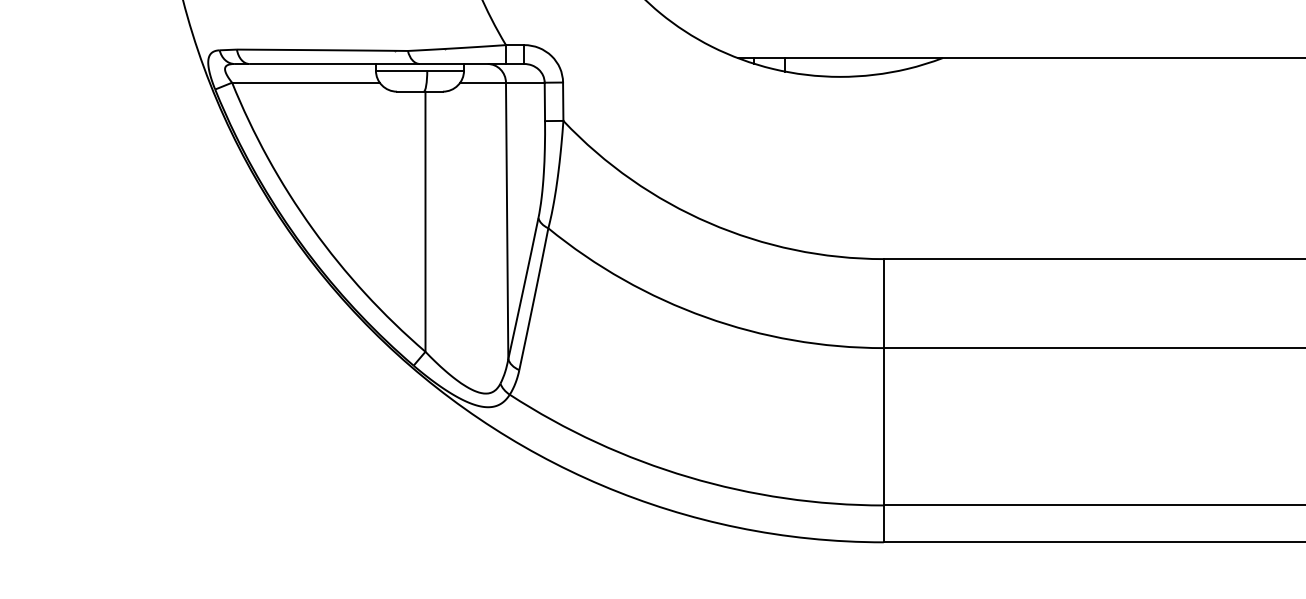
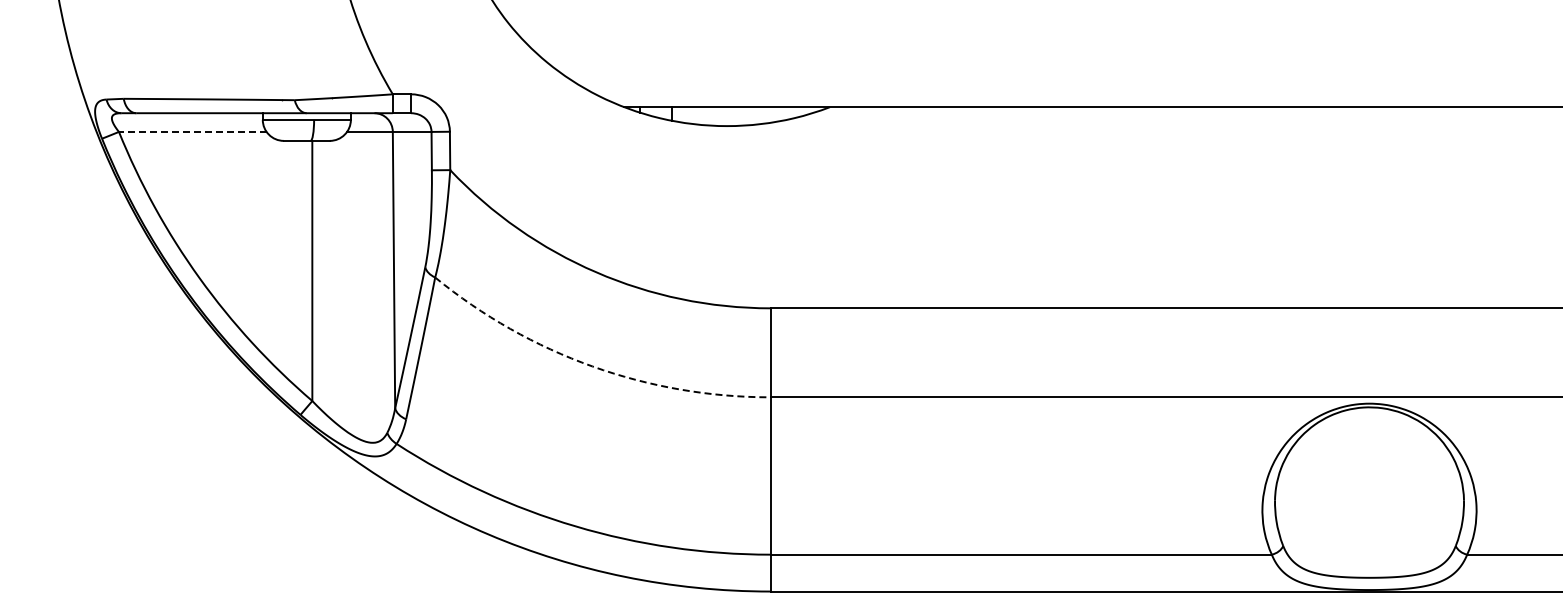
line: (305, 82) -> (192, 131), solid -> dashed
arc: (705, 317) -> (592, 366), solid -> dashed

